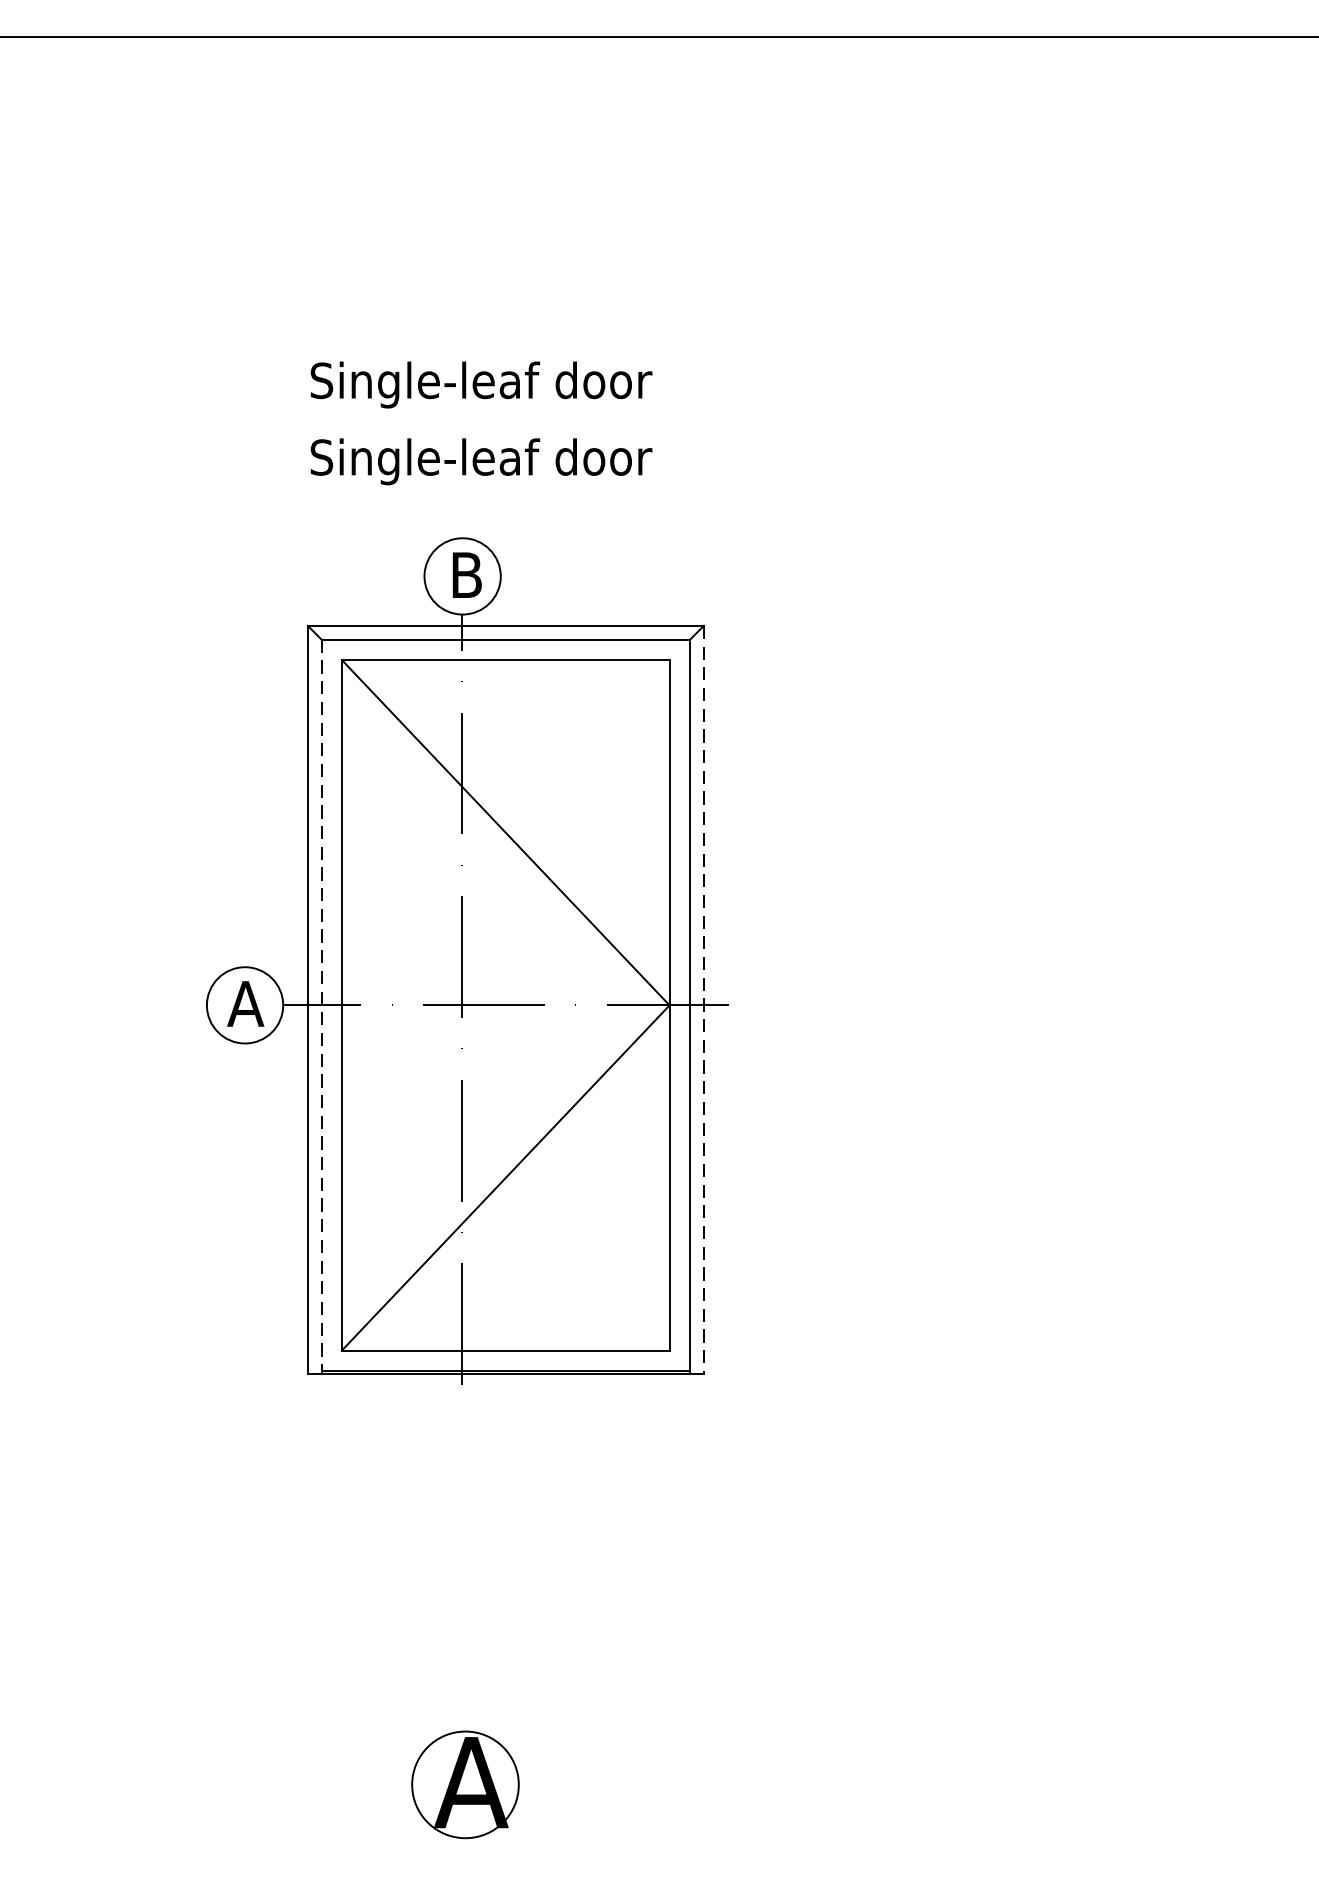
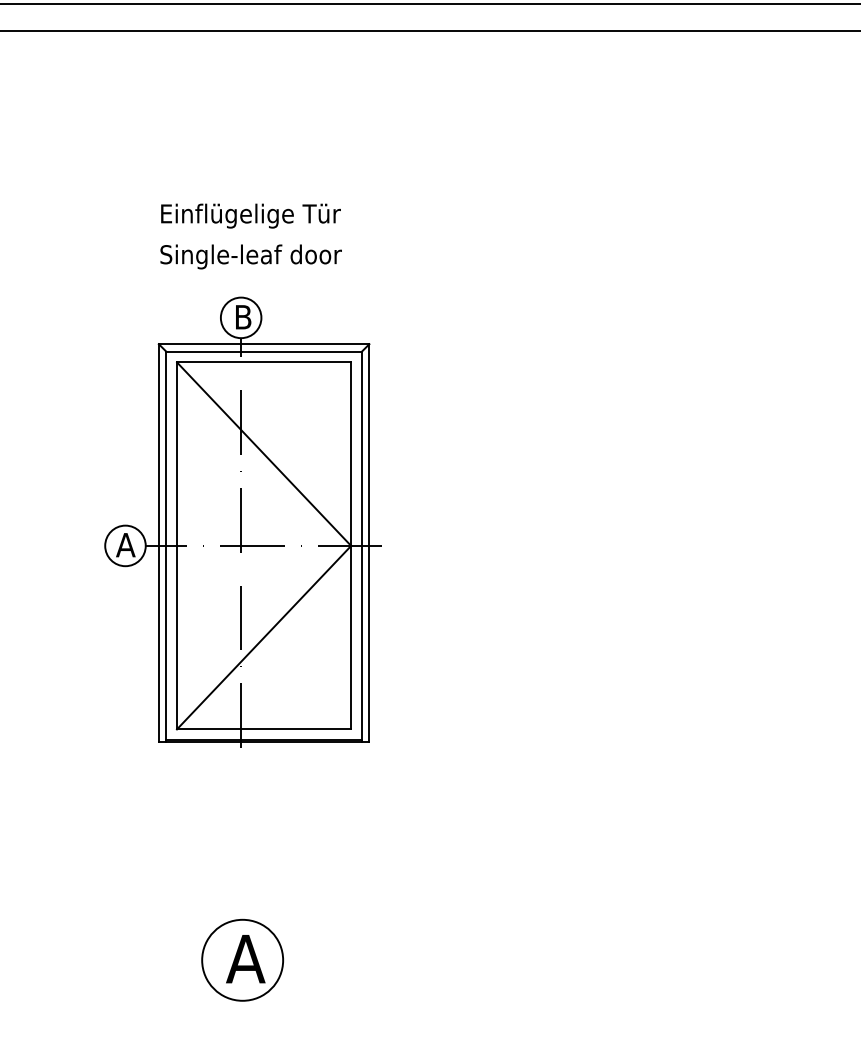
text: (480, 383) -> (250, 215), Single-leaf door -> Einflügelige Tür
line: (704, 998) -> (369, 542), dashed -> solid
line: (322, 1008) -> (166, 547), dashed -> solid
circle: (465, 1783) -> (242, 959), size x1.43

